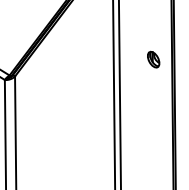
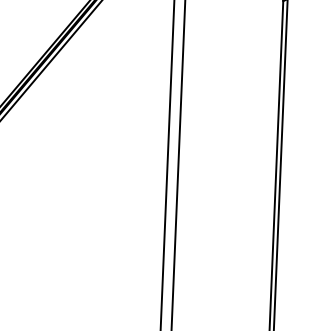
part: (153, 59) -> (243, 122), removed

